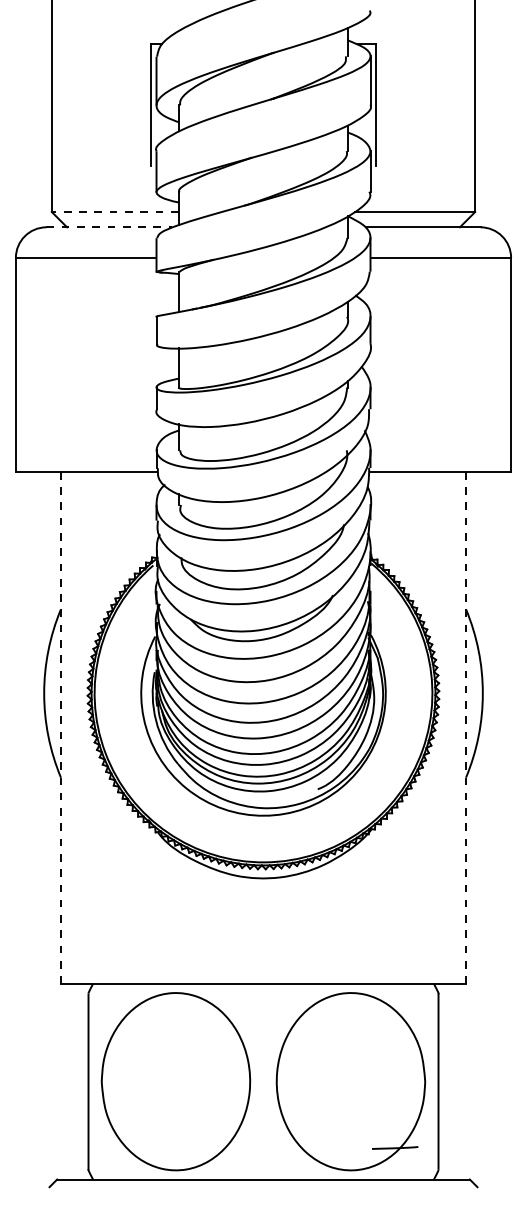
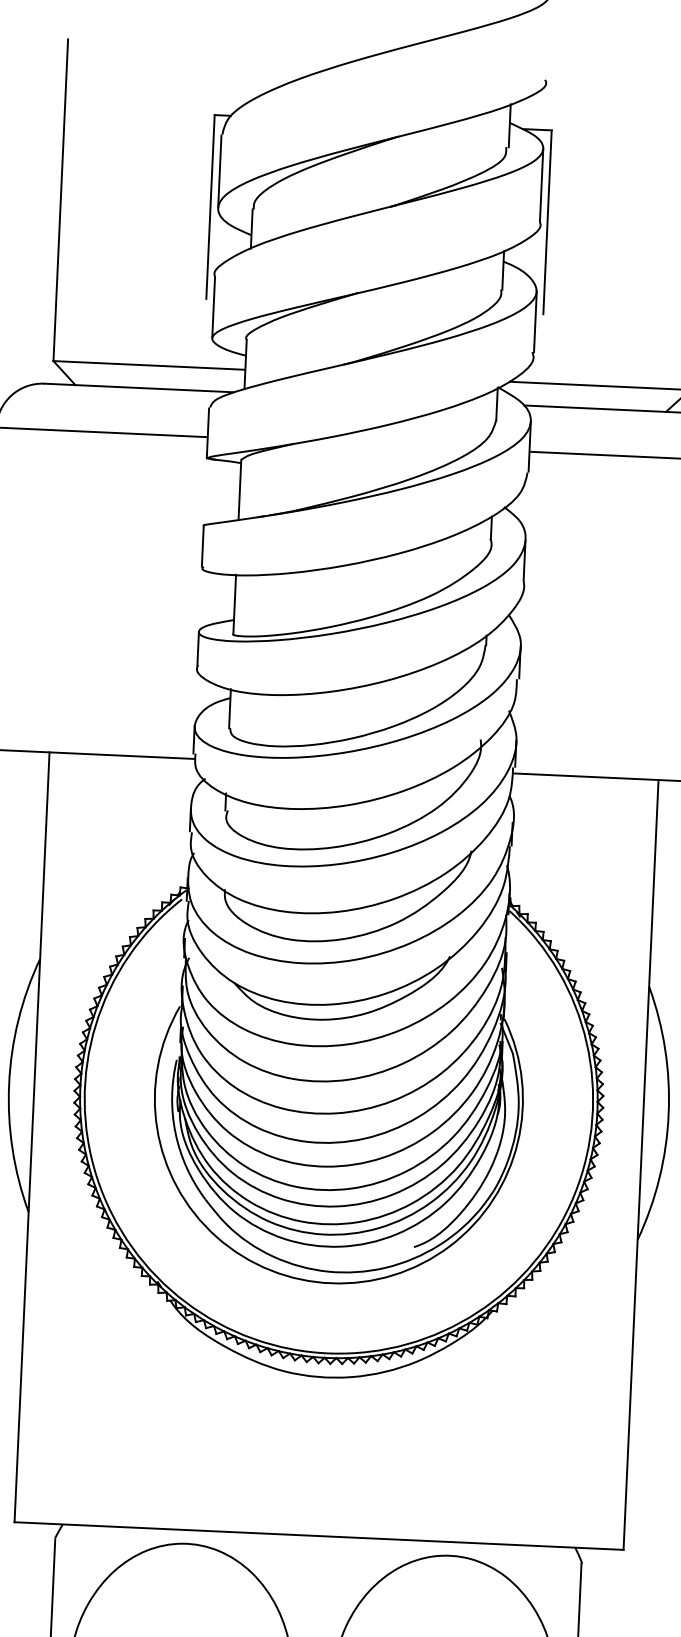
line: (114, 212) -> (147, 366), dashed -> solid
line: (109, 227) -> (139, 388), dashed -> solid
line: (466, 727) -> (641, 1164), dashed -> solid
line: (60, 728) -> (31, 1138), dashed -> solid

